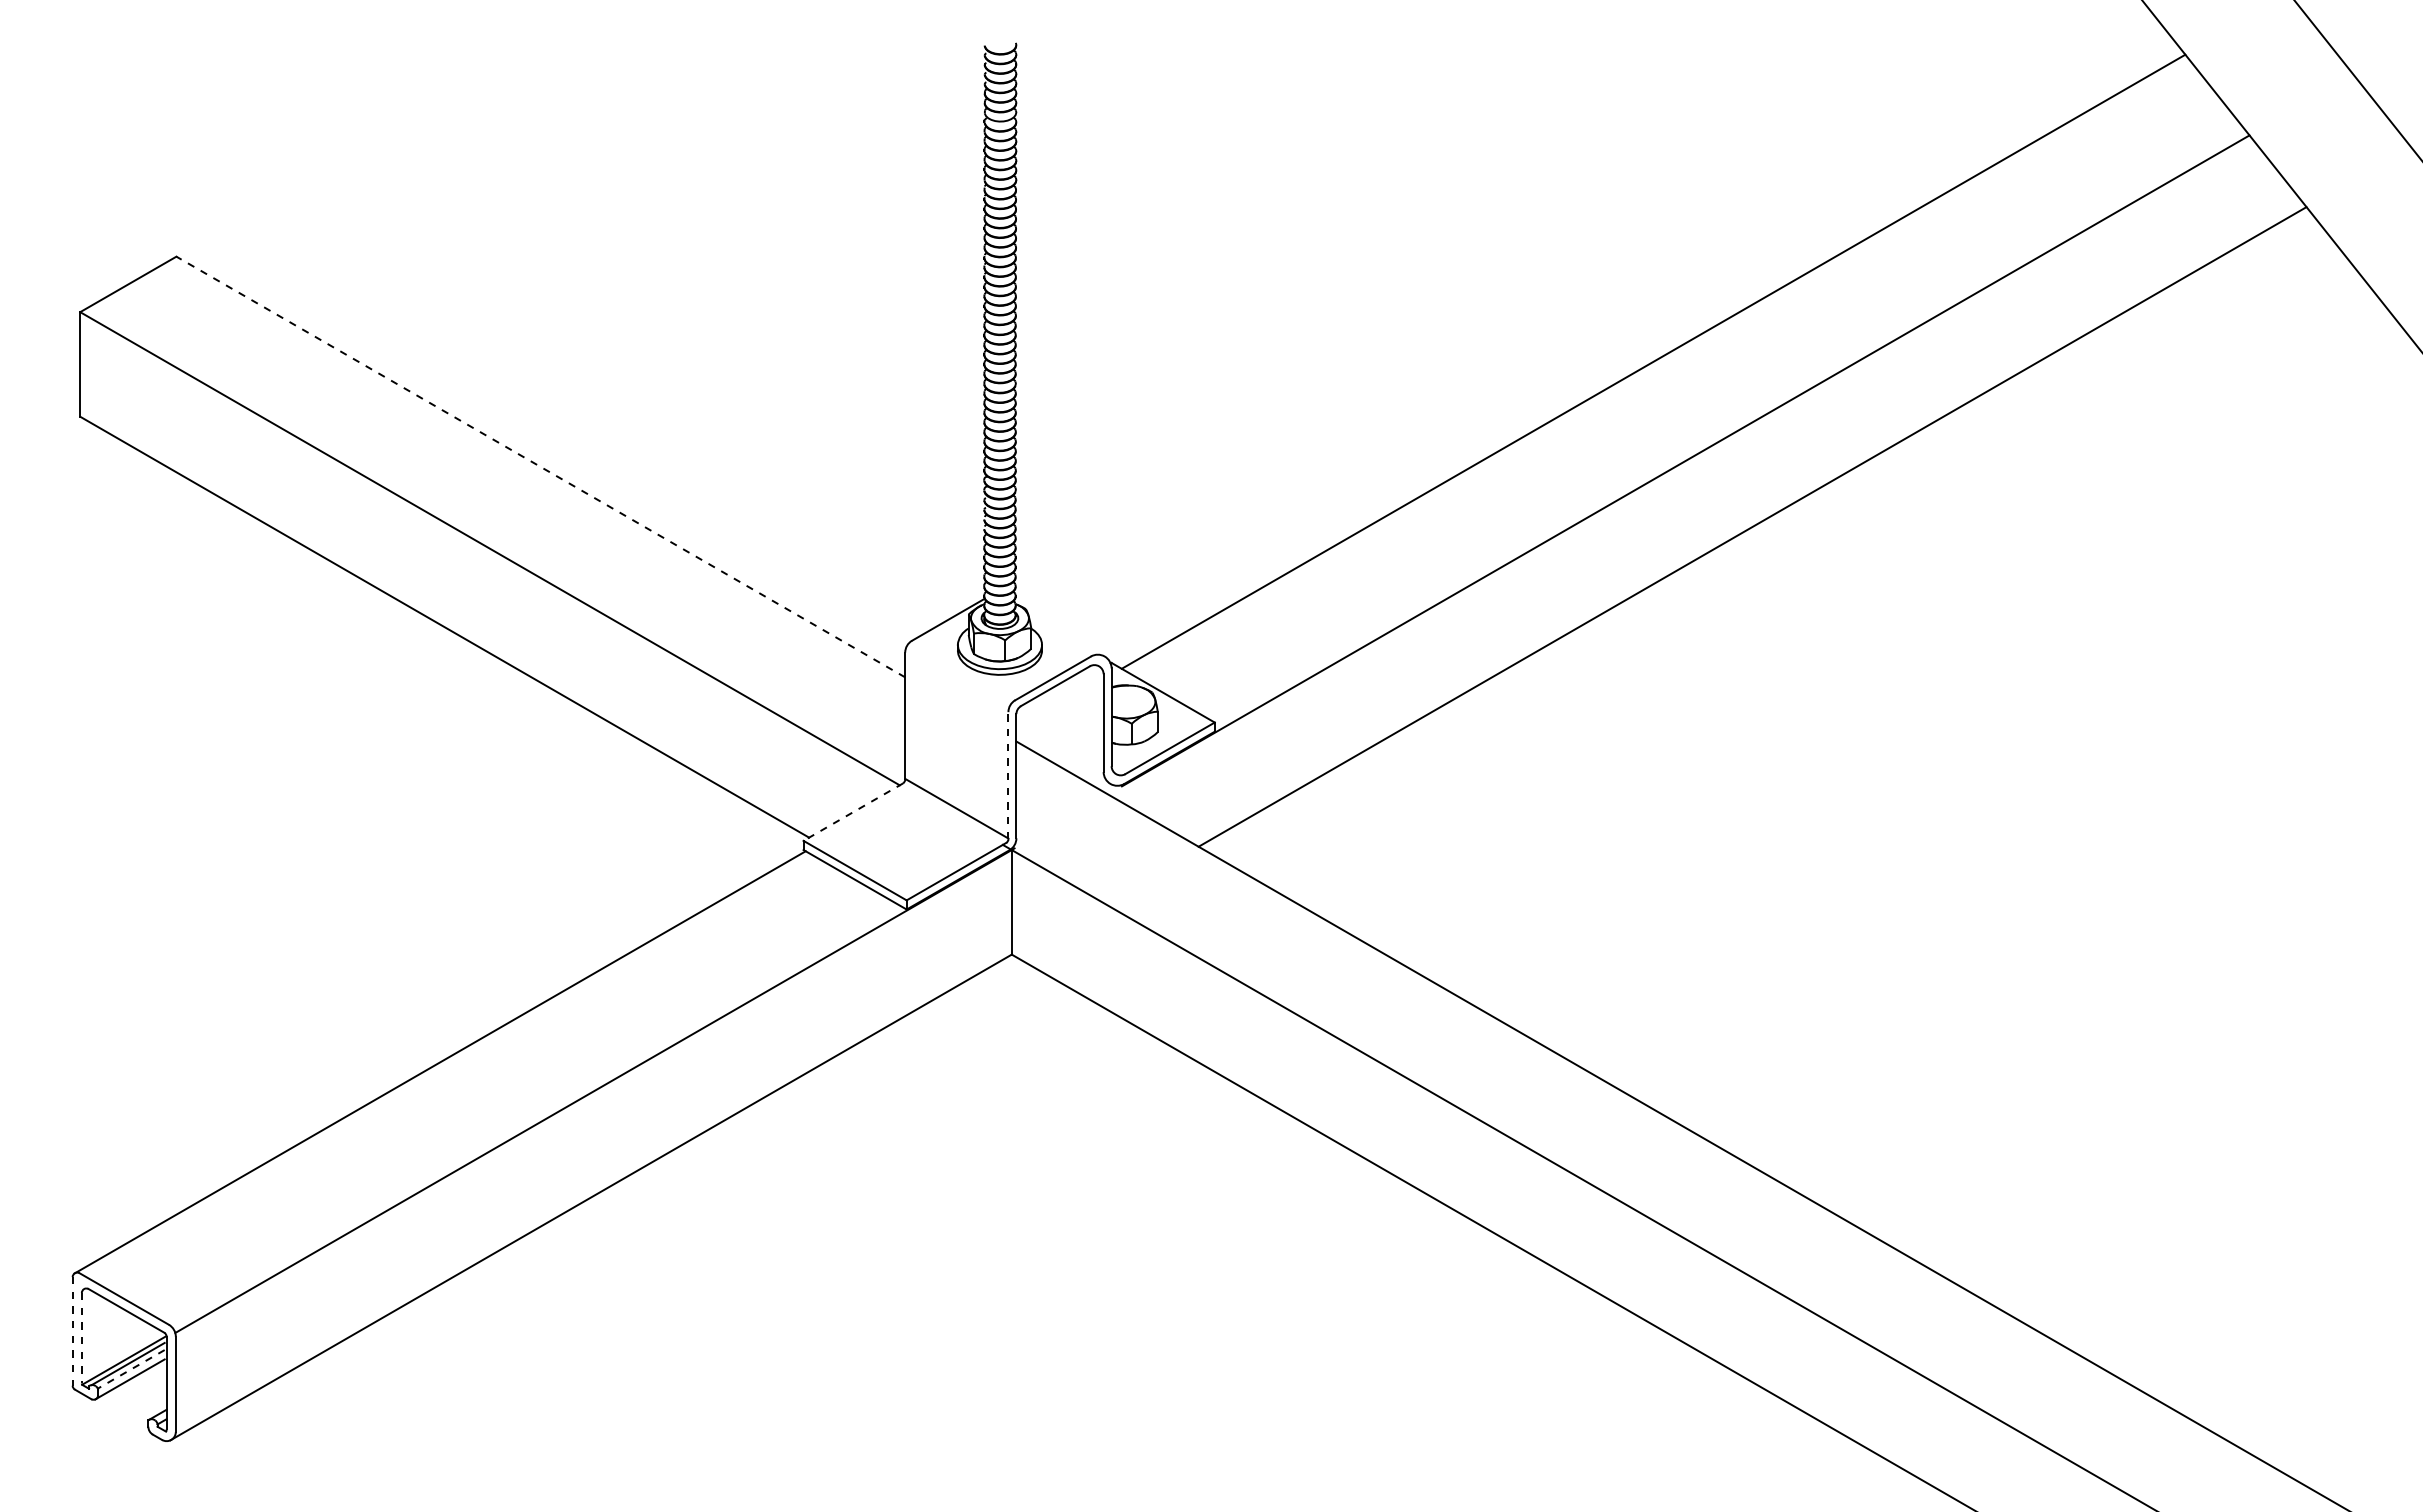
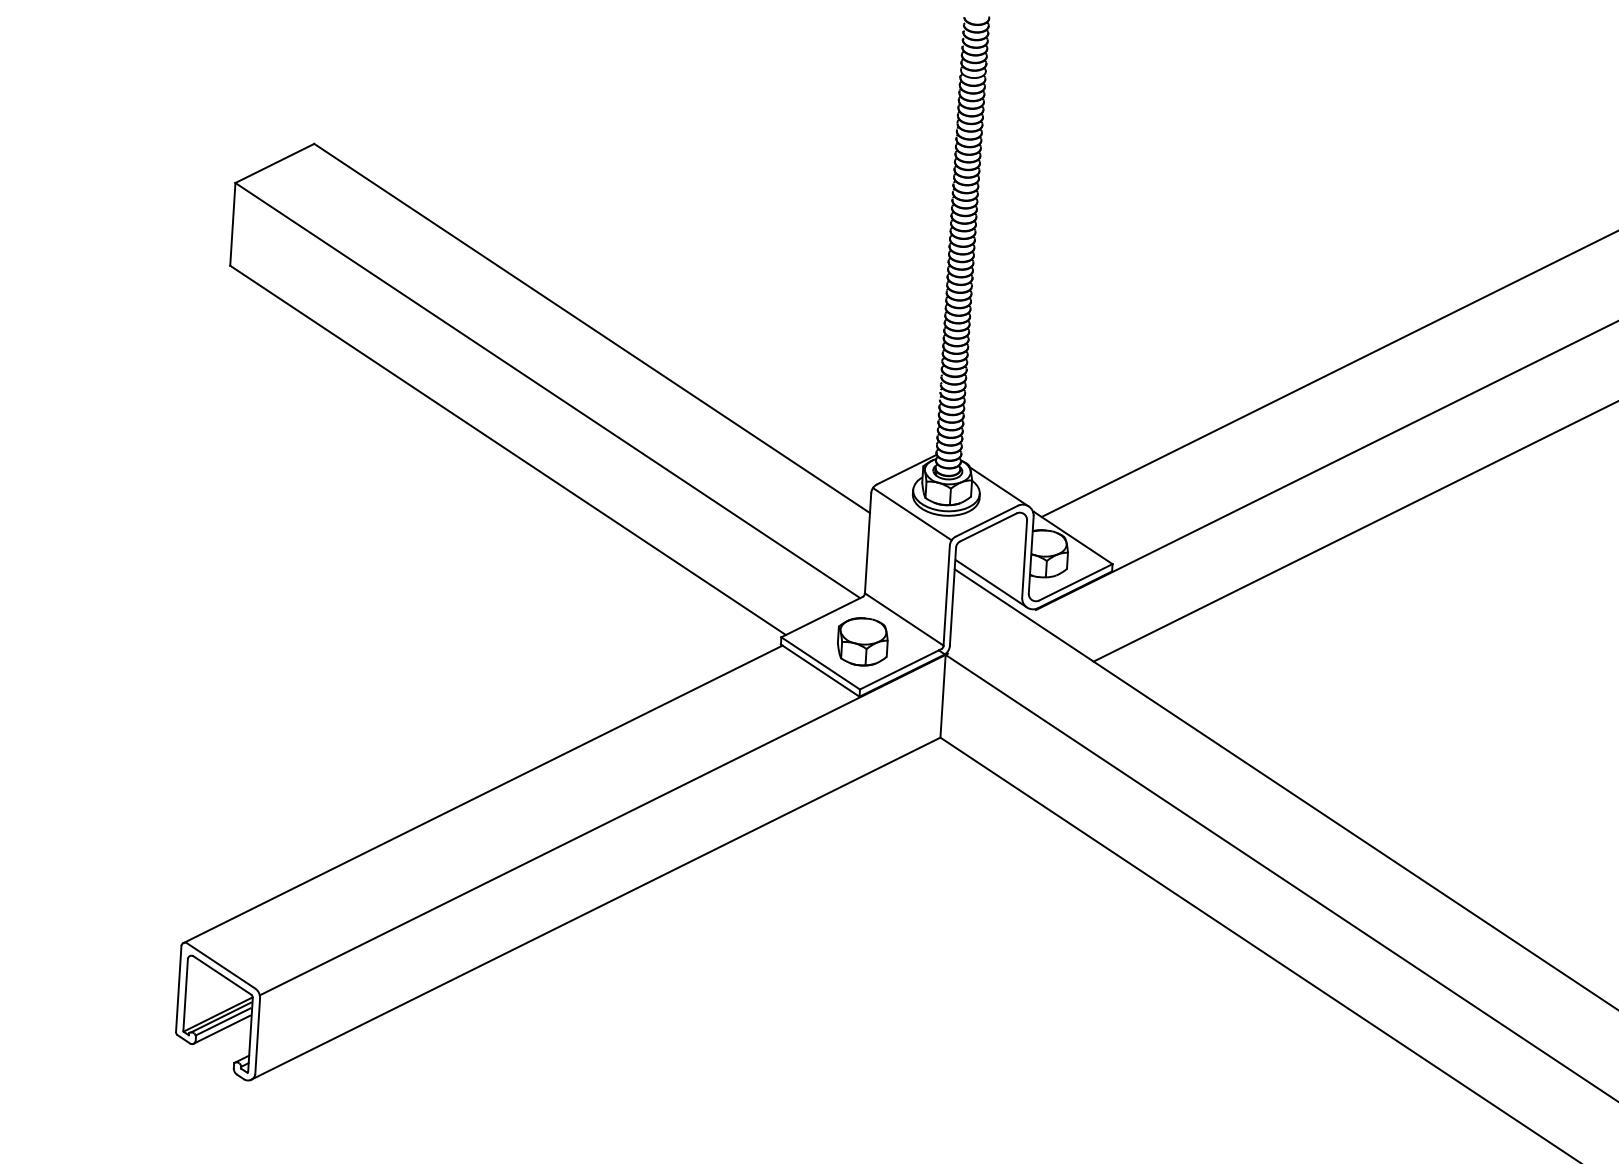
line: (540, 467) -> (591, 328), dashed -> solid
line: (1065, 634) -> (998, 487), added
line: (958, 675) -> (912, 514), added
line: (1063, 756) -> (991, 583), added
line: (1008, 775) -> (946, 595), dashed -> solid
line: (852, 812) -> (821, 617), dashed -> solid
part: (906, 840) -> (862, 642), added
line: (72, 1331) -> (178, 989), dashed -> solid
line: (81, 1338) -> (185, 995), dashed -> solid
line: (131, 1369) -> (223, 1022), dashed -> solid

